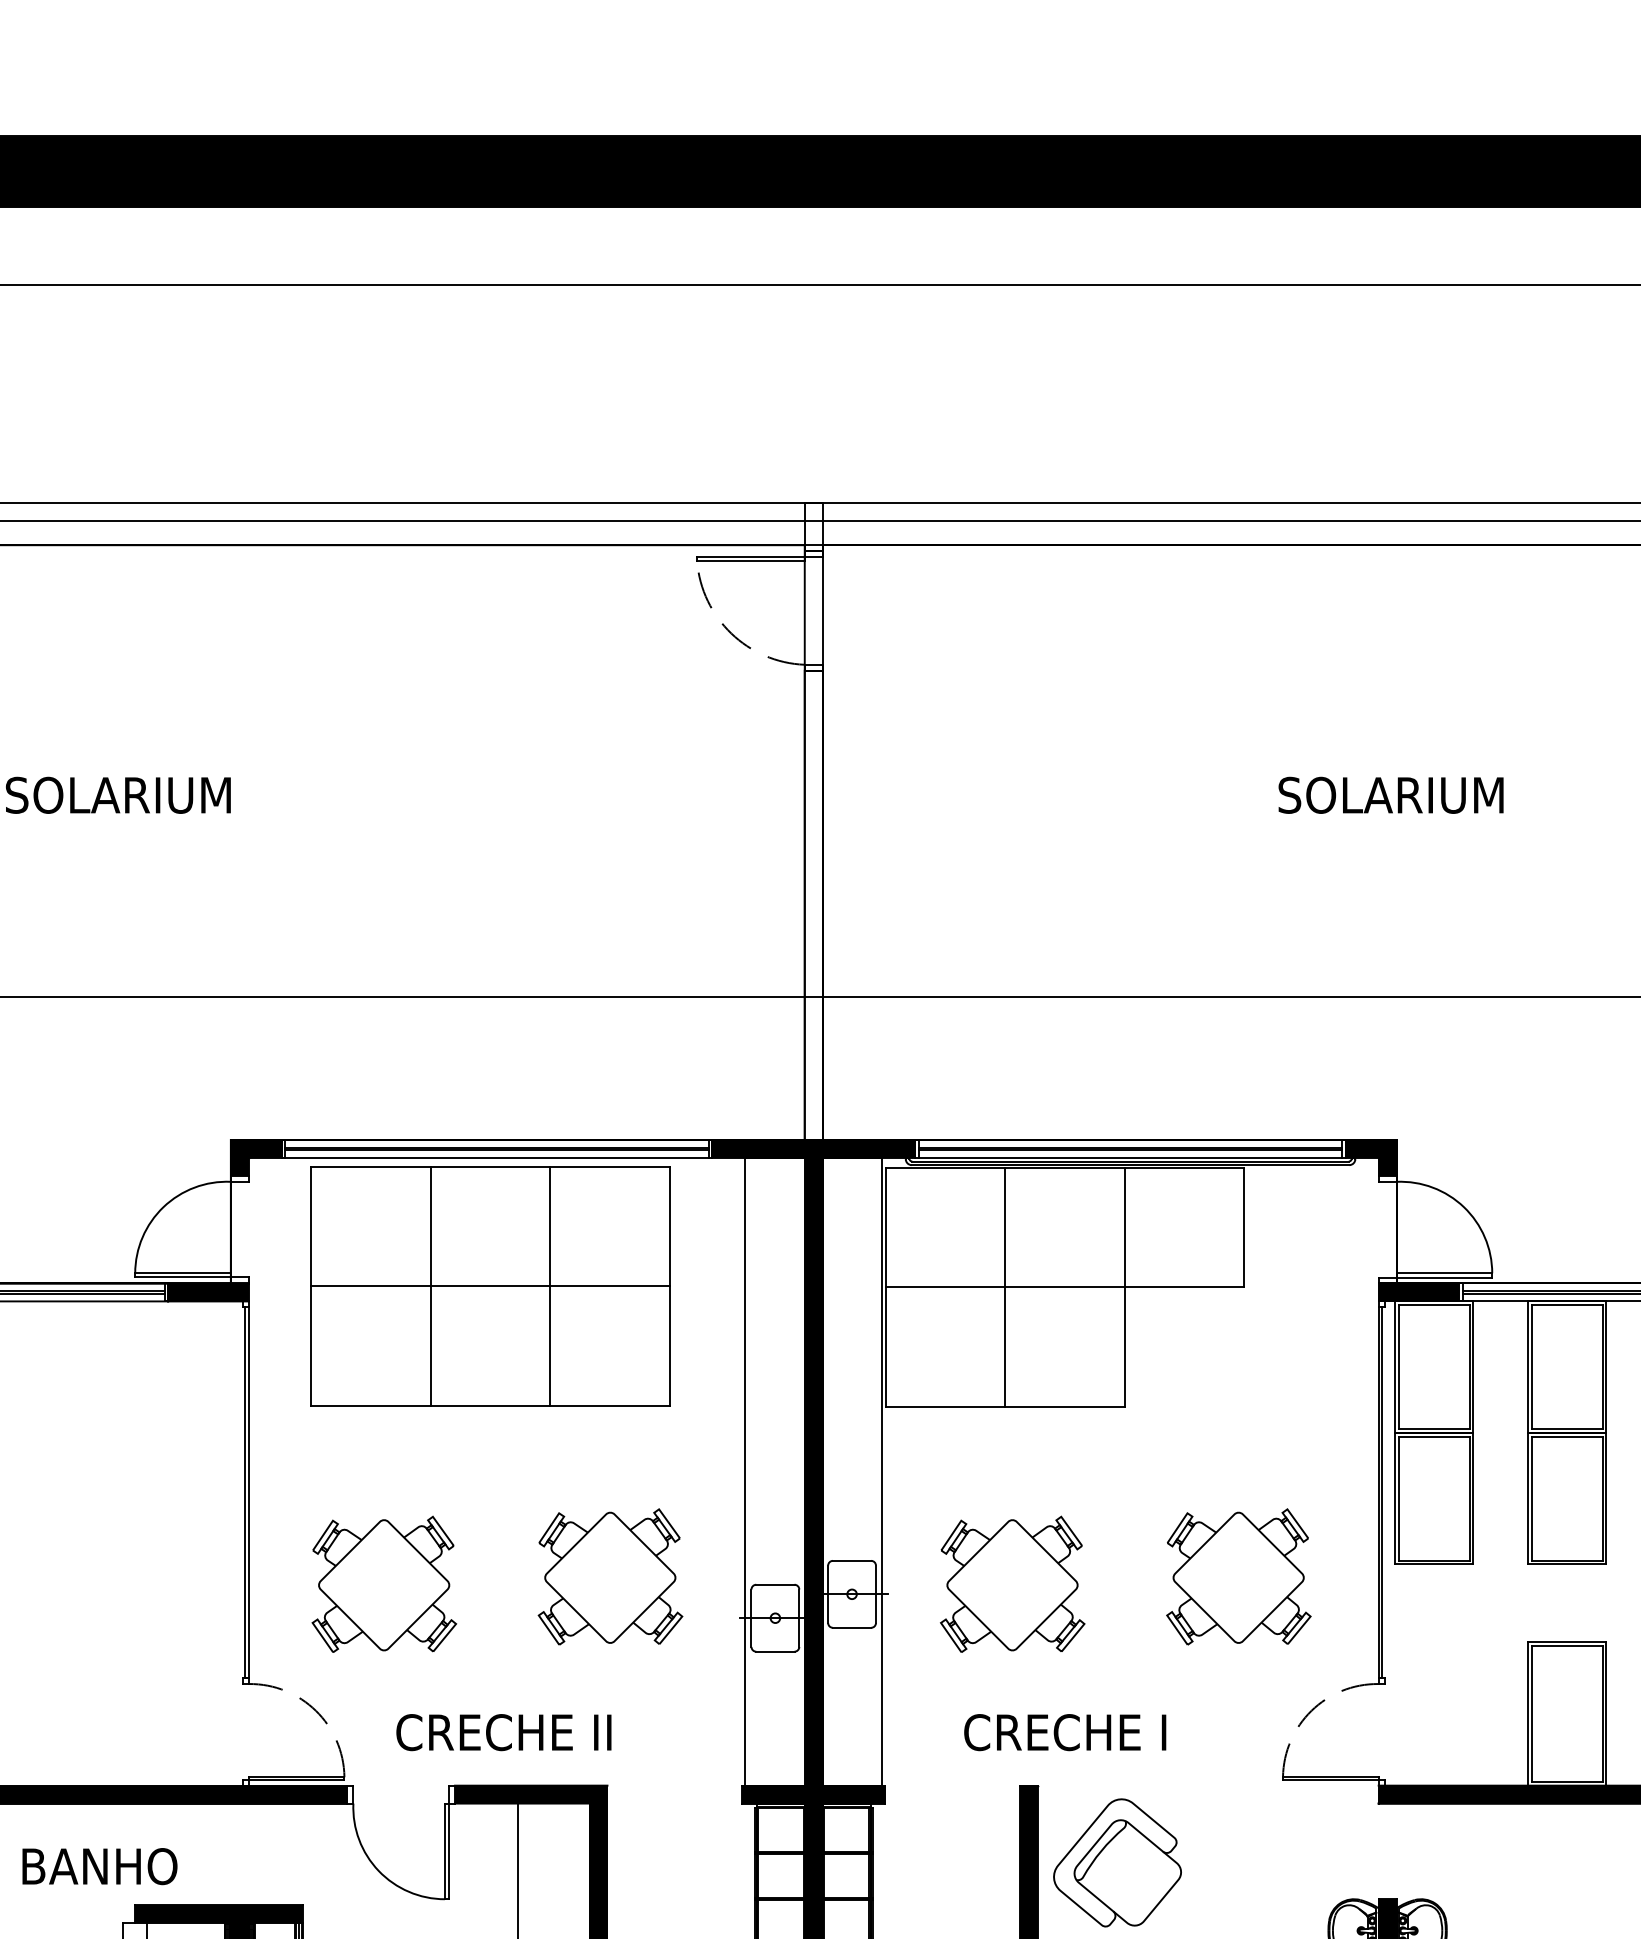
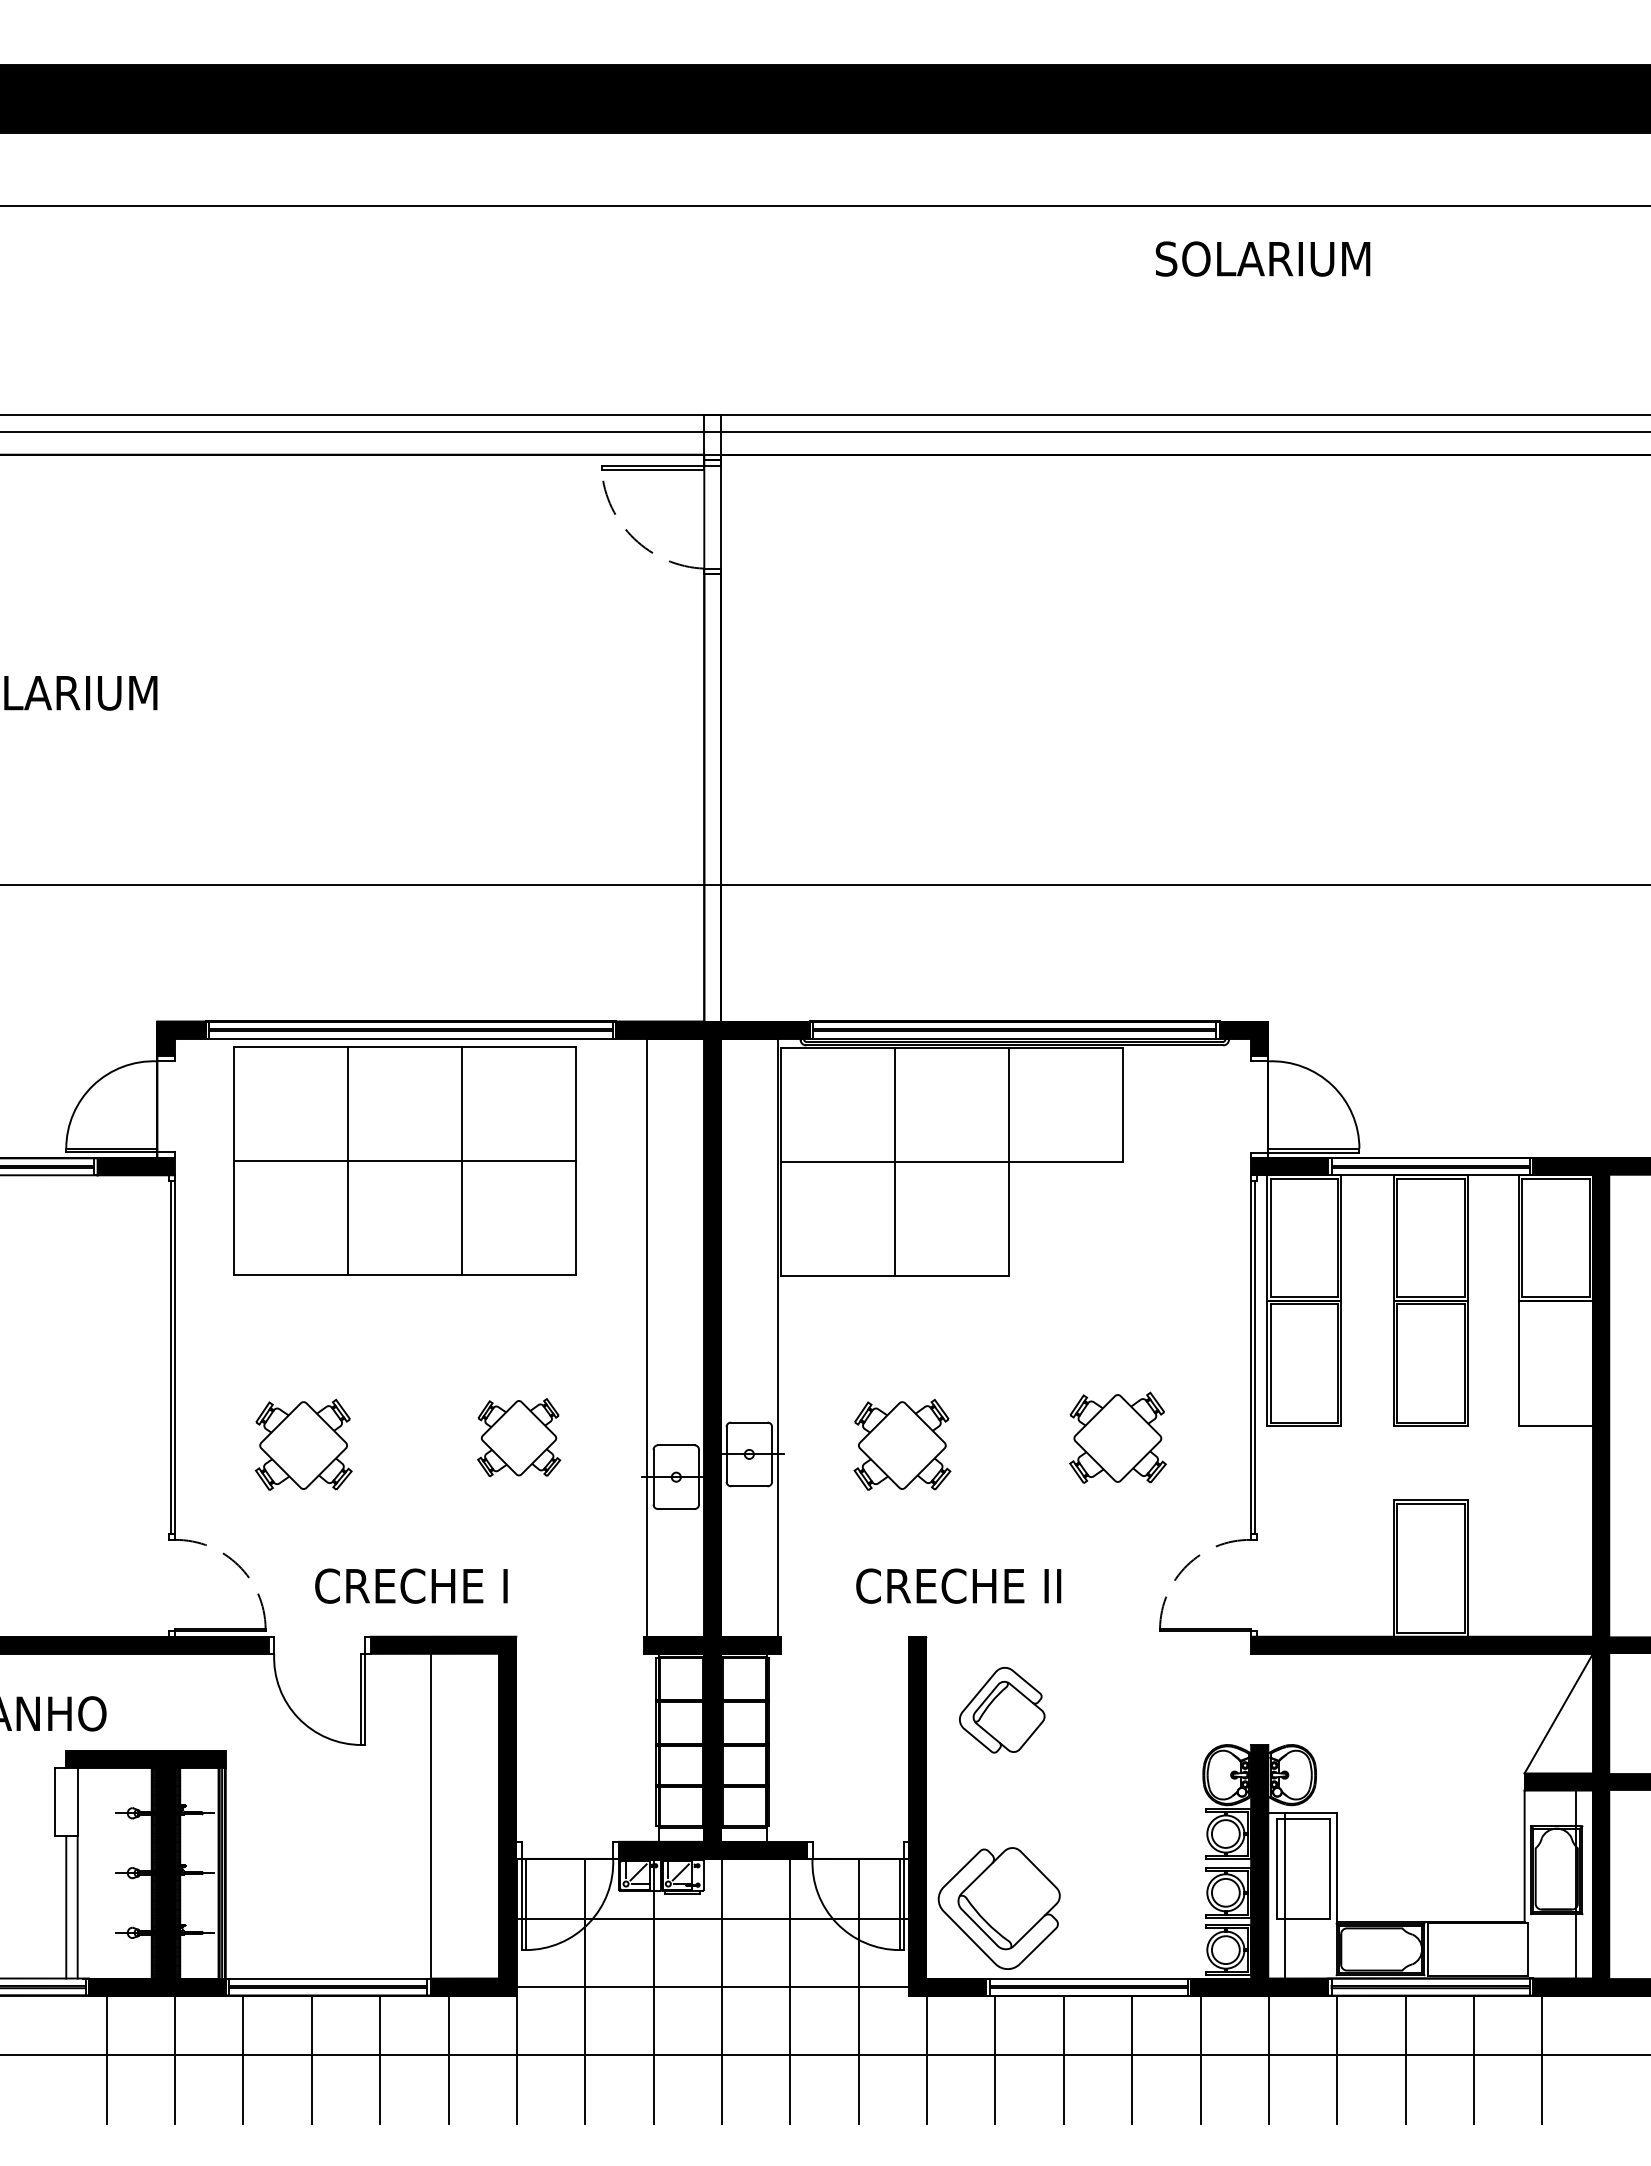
text: (1390, 794) -> (1262, 258), moved
part: (609, 1576) -> (518, 1437), size x0.6
part: (1238, 1576) -> (1117, 1437), size x0.7
part: (384, 1583) -> (303, 1444), size x0.7
part: (1012, 1583) -> (902, 1444), size x0.7
text: (609, 1732) -> (518, 1586), CRECHE II -> CRECHE I
text: (1177, 1732) -> (1059, 1586), CRECHE I -> CRECHE II
part: (1116, 1862) -> (1001, 1709), size x0.7

